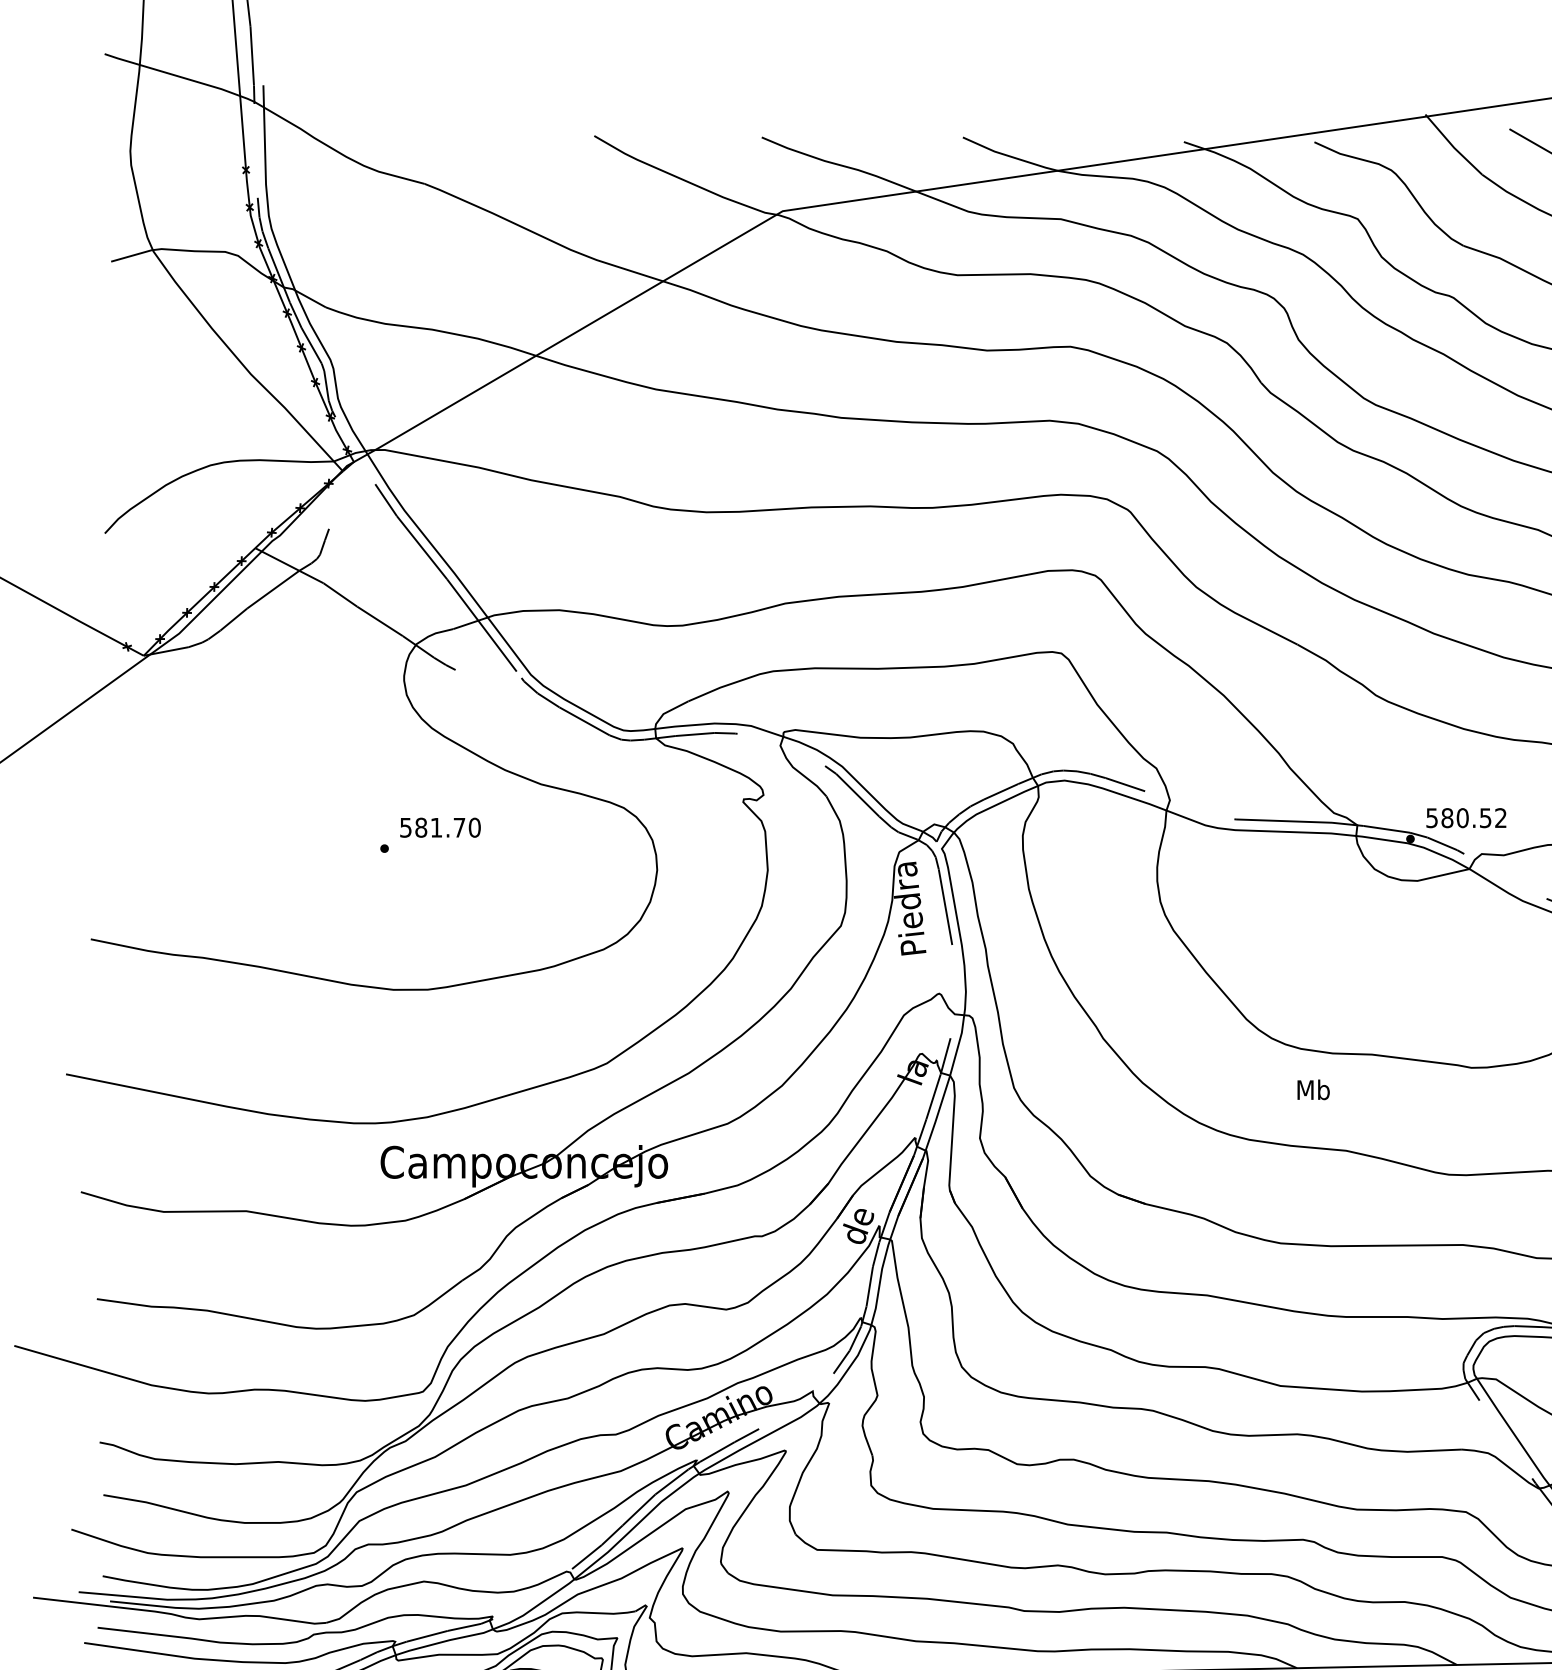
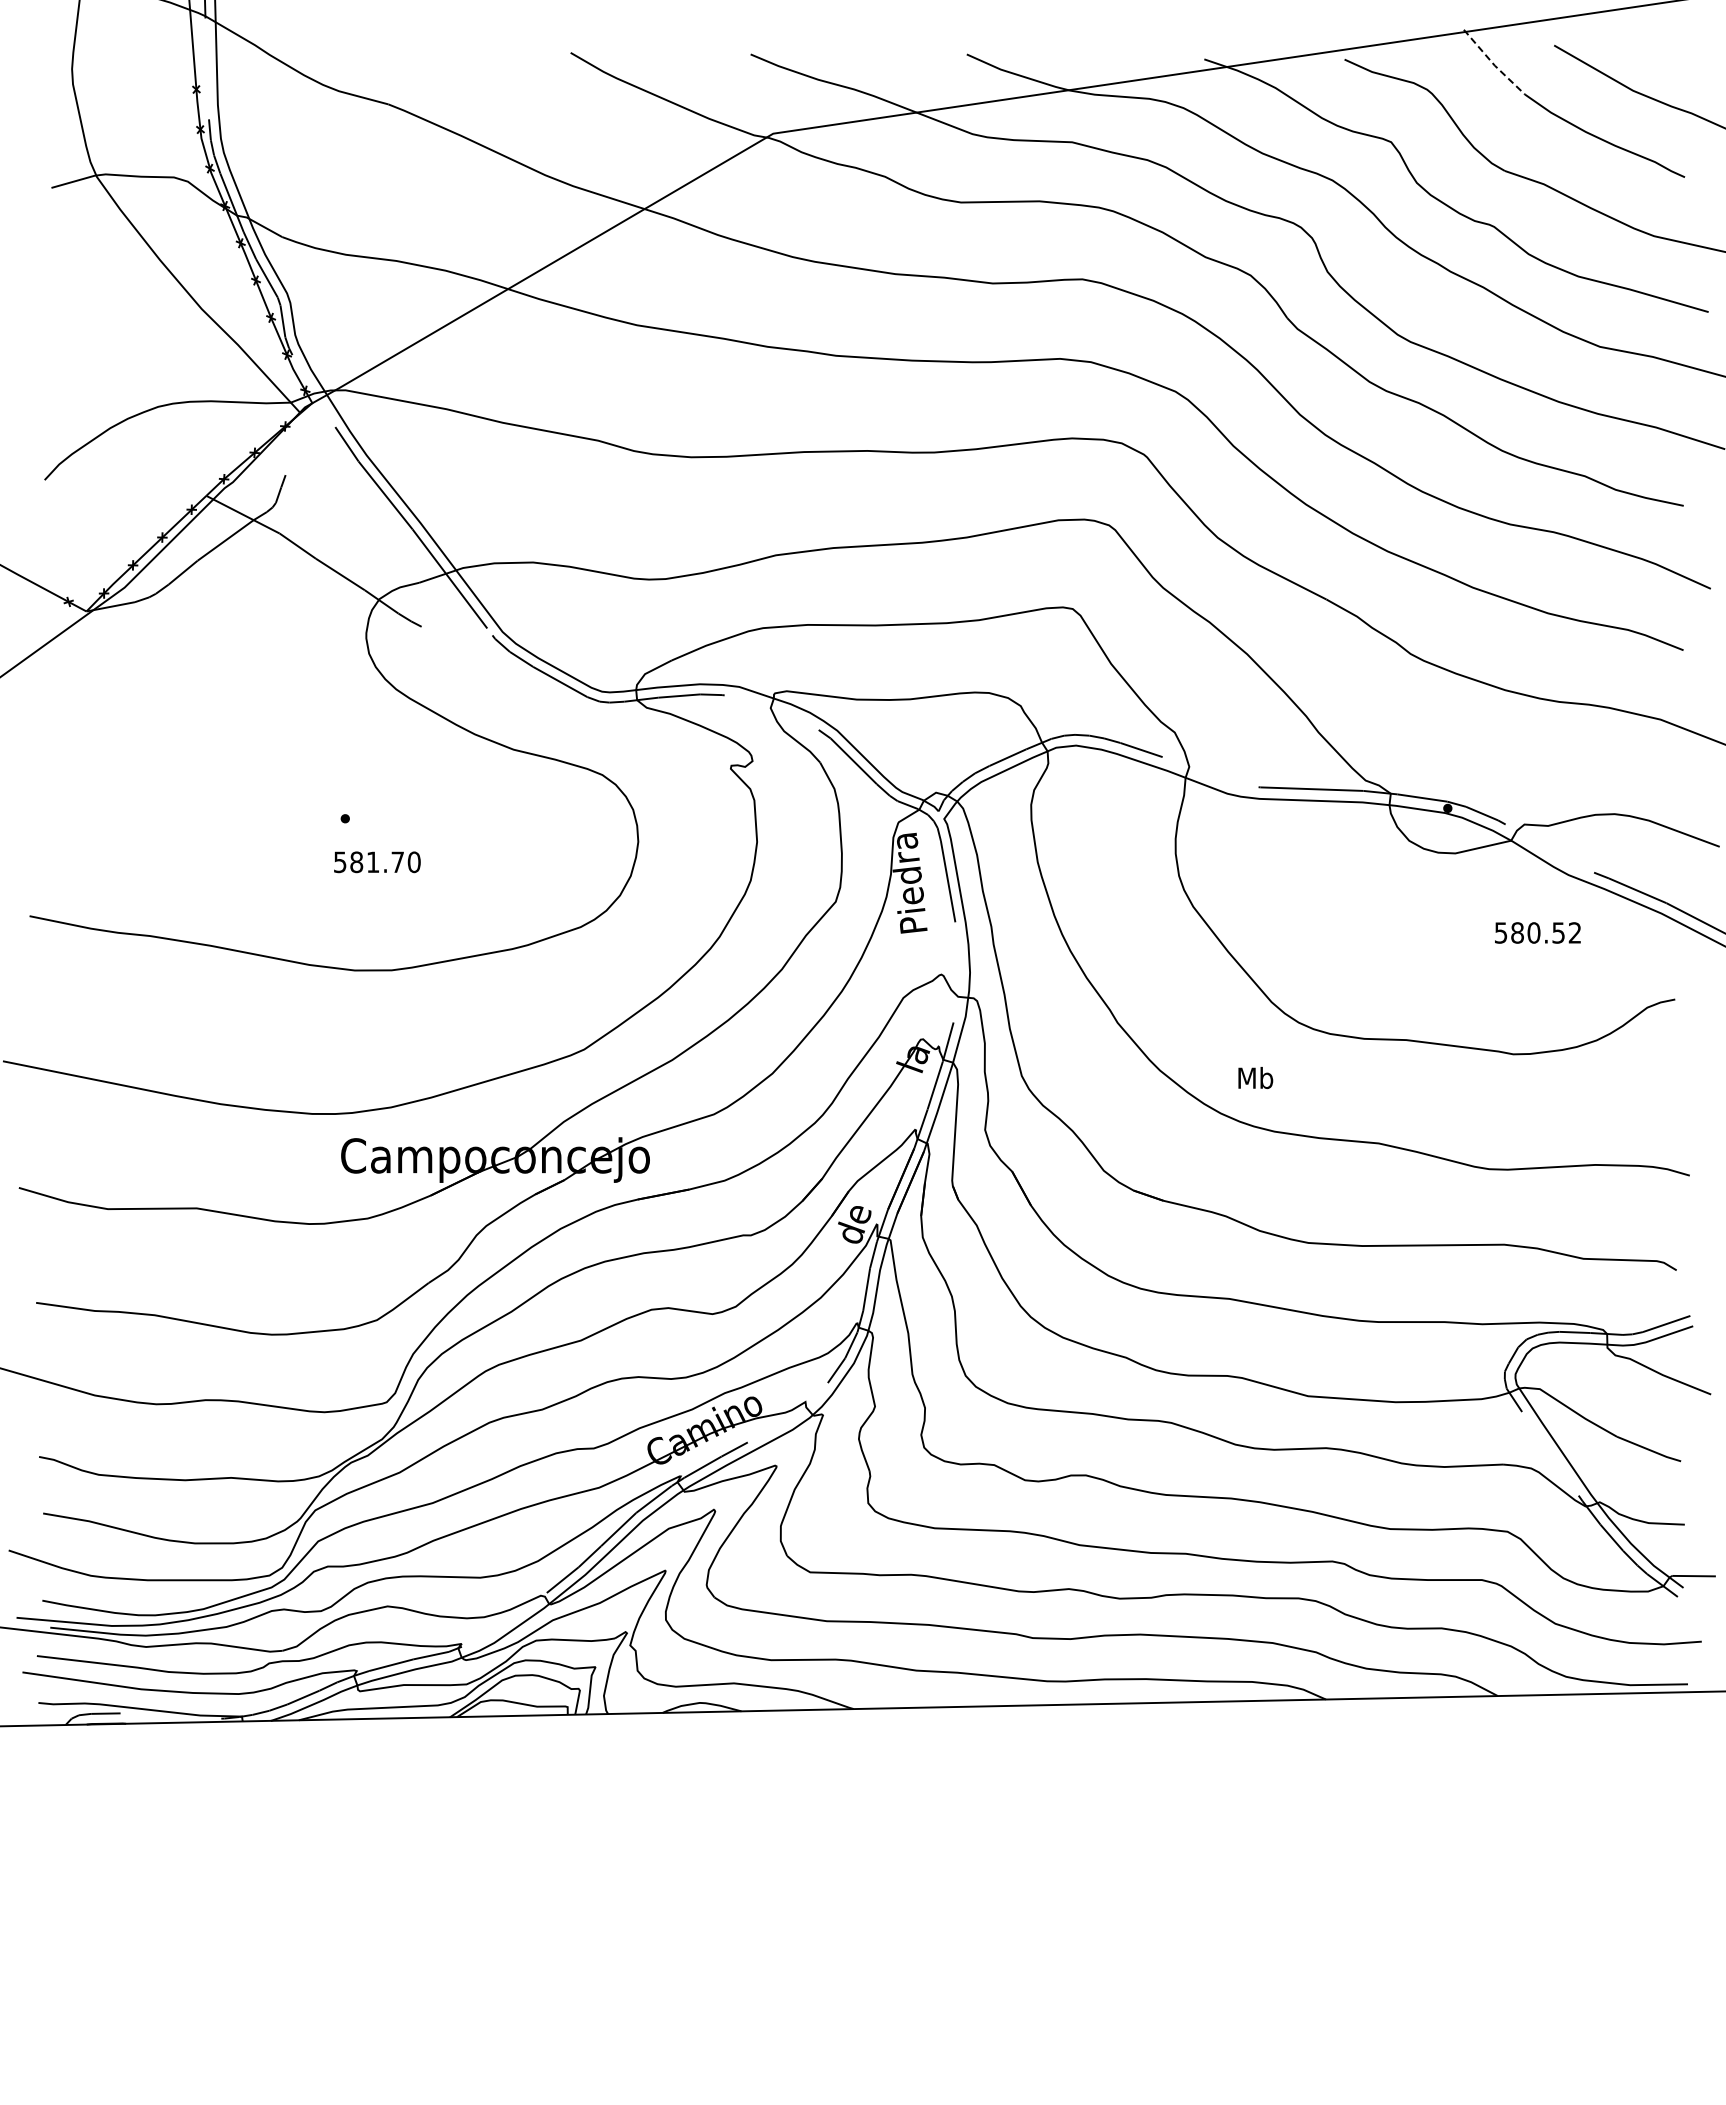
line: (1452, 146) -> (1493, 64), solid -> dashed
text: (1466, 817) -> (1537, 932), moved
text: (440, 827) -> (377, 862), moved
text: (1313, 1090) -> (1255, 1078), moved

